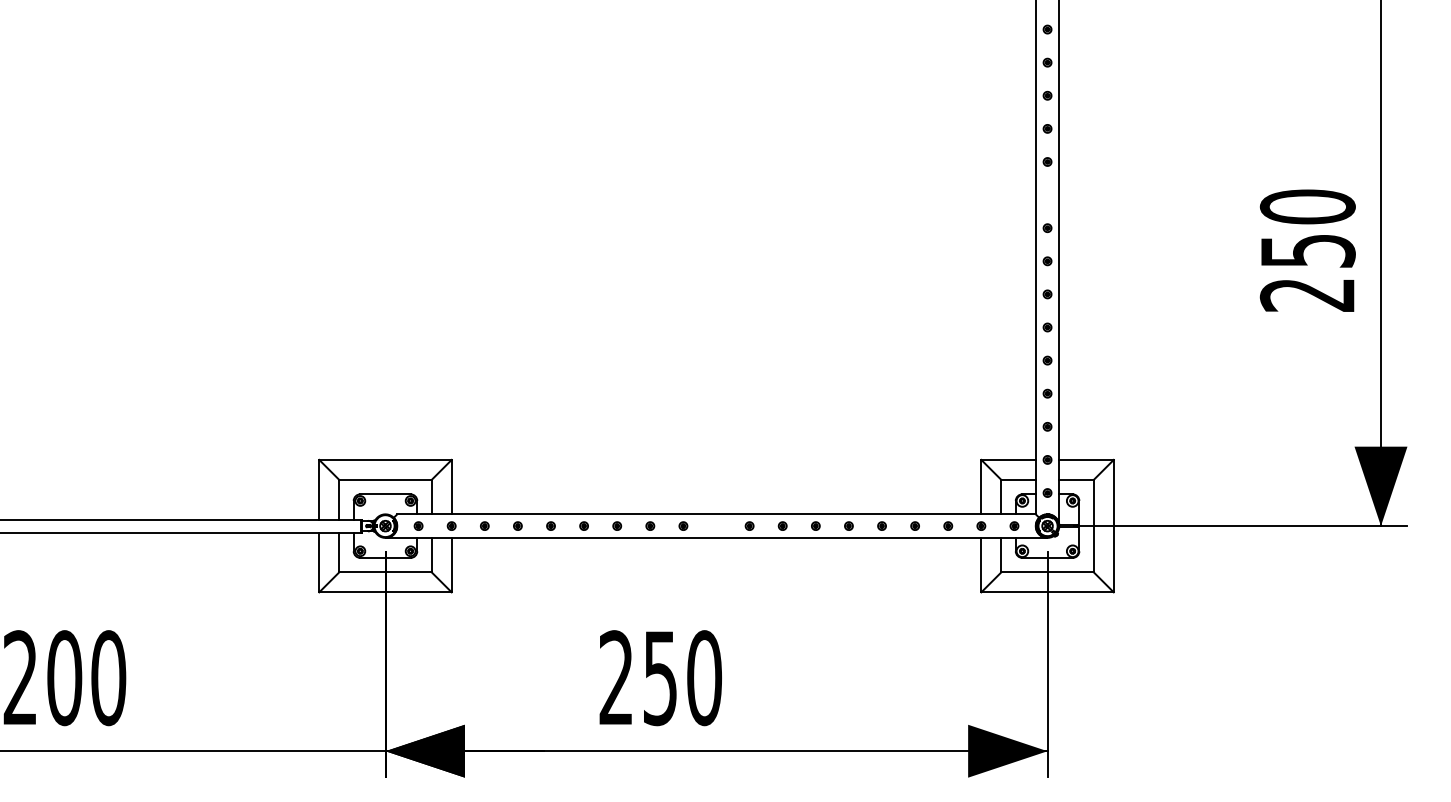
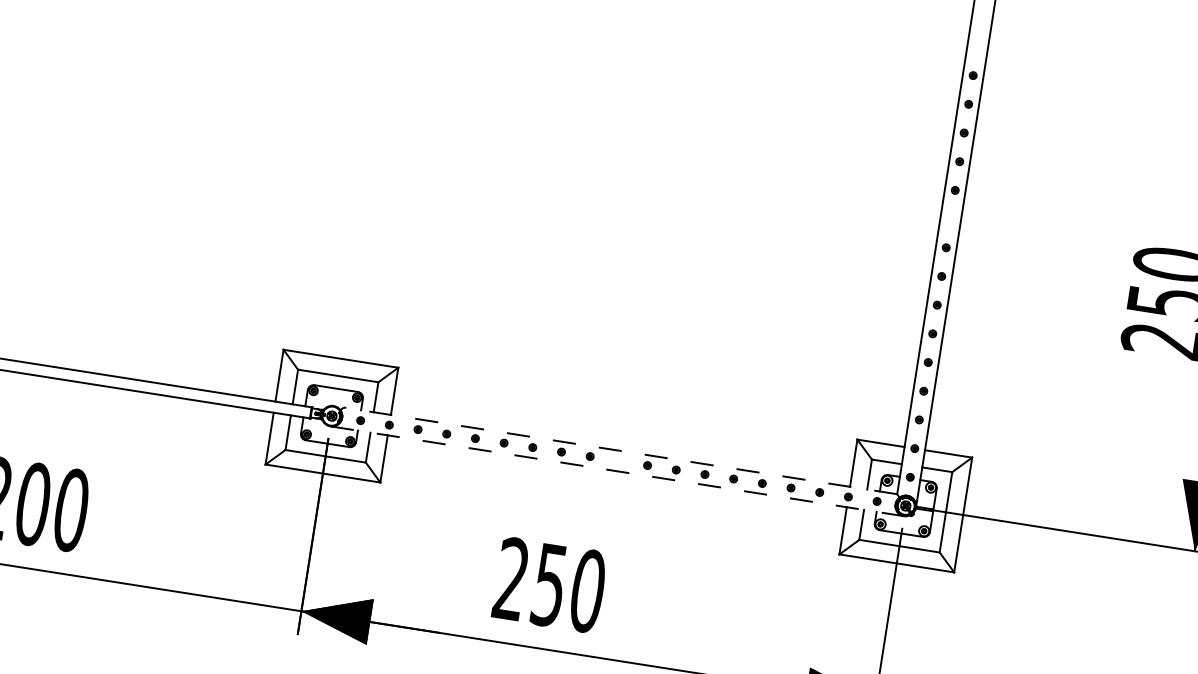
line: (716, 514) -> (620, 451), solid -> dashed
line: (717, 537) -> (618, 471), solid -> dashed

